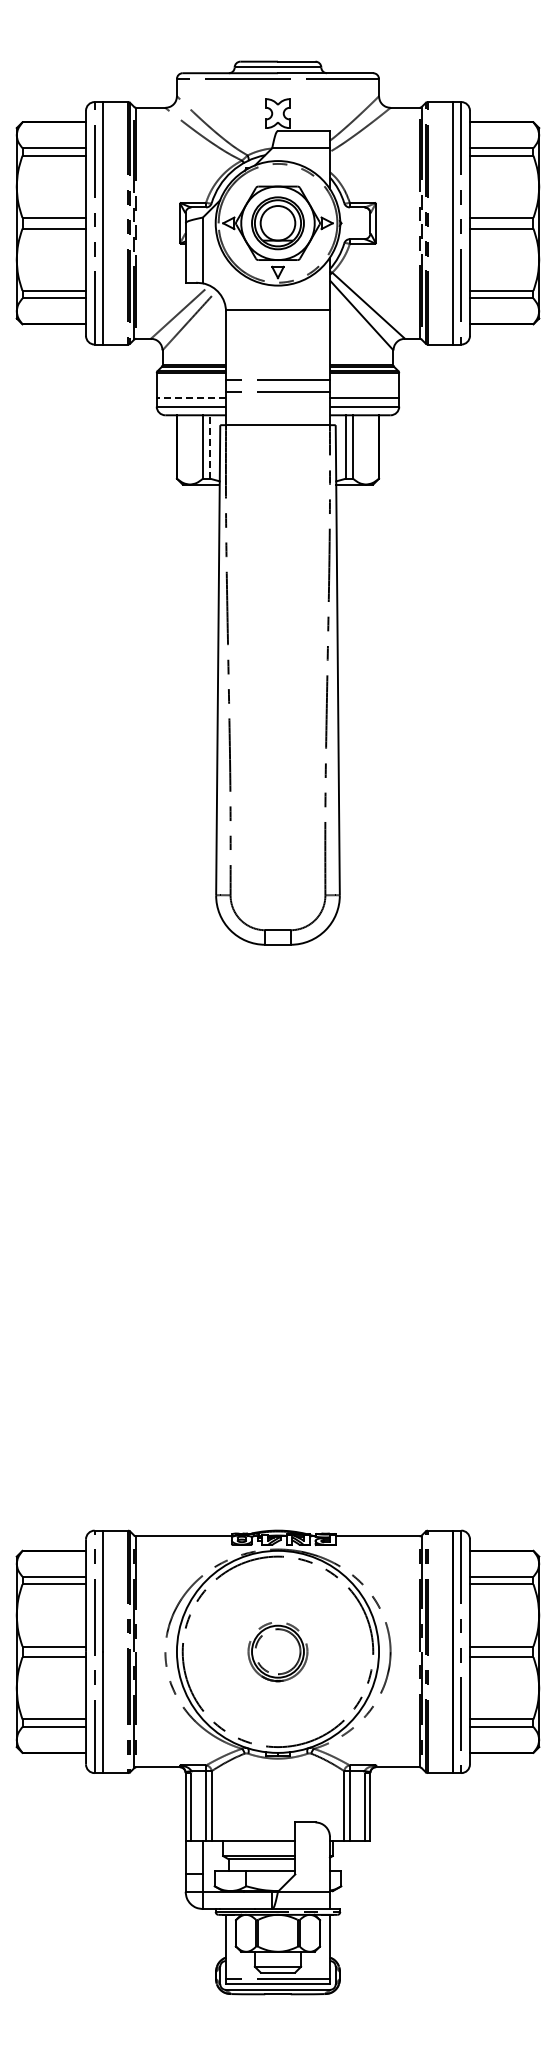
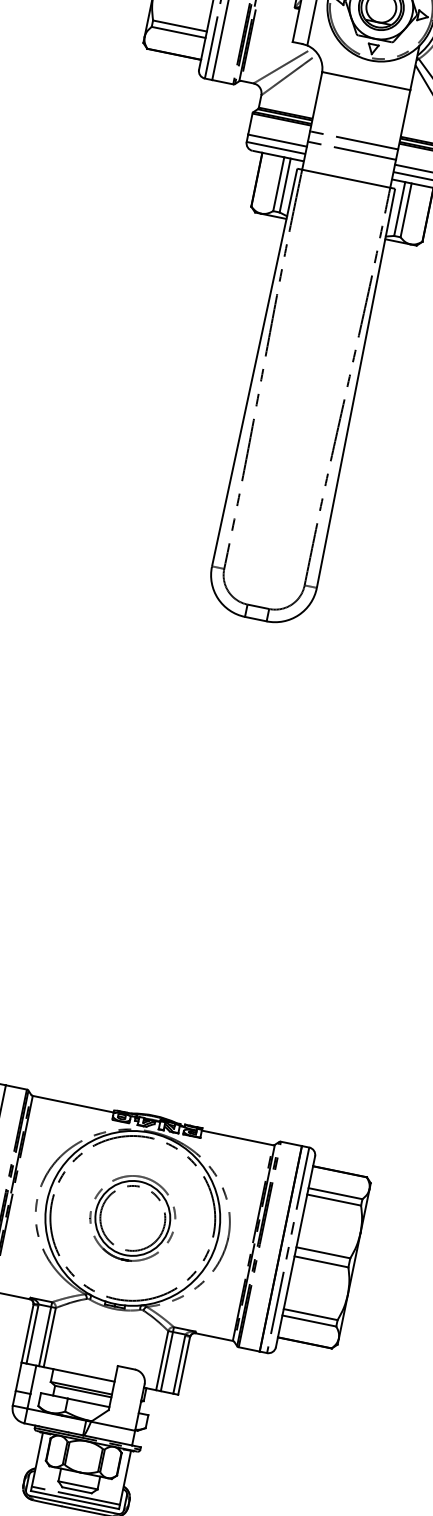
line: (191, 397) -> (277, 140), dashed -> solid
line: (210, 447) -> (285, 185), dashed -> solid
part: (277, 1651) -> (132, 1218), size x1.67

